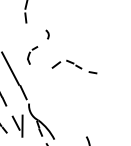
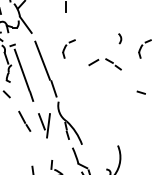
arc: (48, 34) -> (120, 38), moved
part: (100, 47) -> (144, 48), added
line: (92, 72) -> (140, 92), moved

